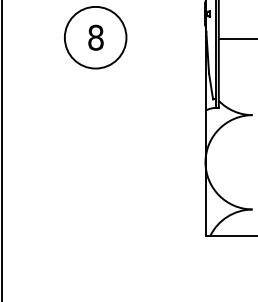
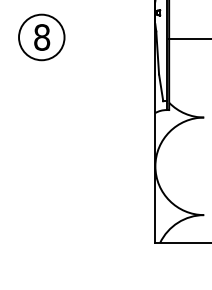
circle: (95, 37) -> (41, 37), size x0.71

